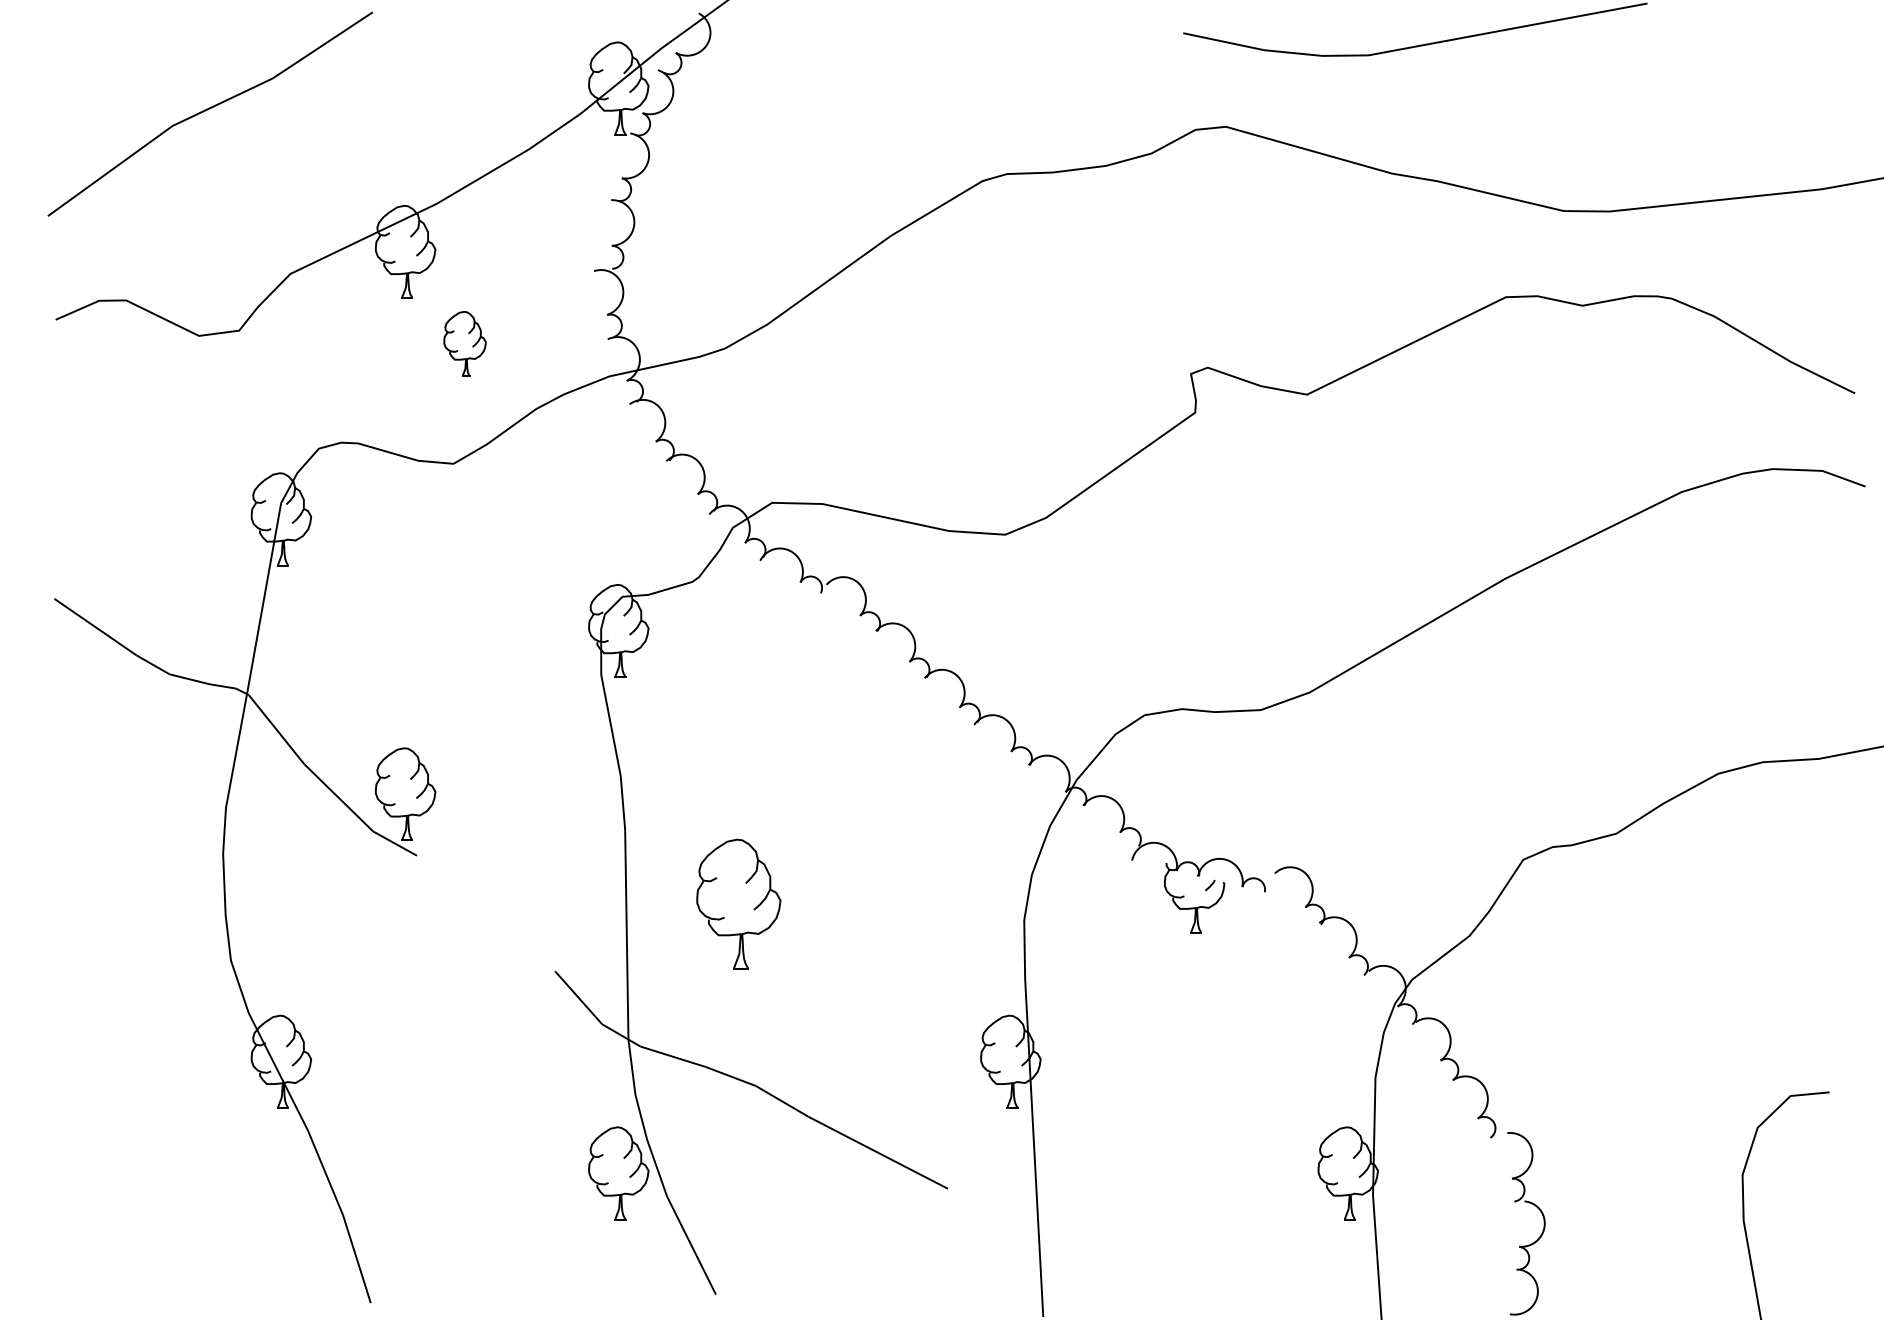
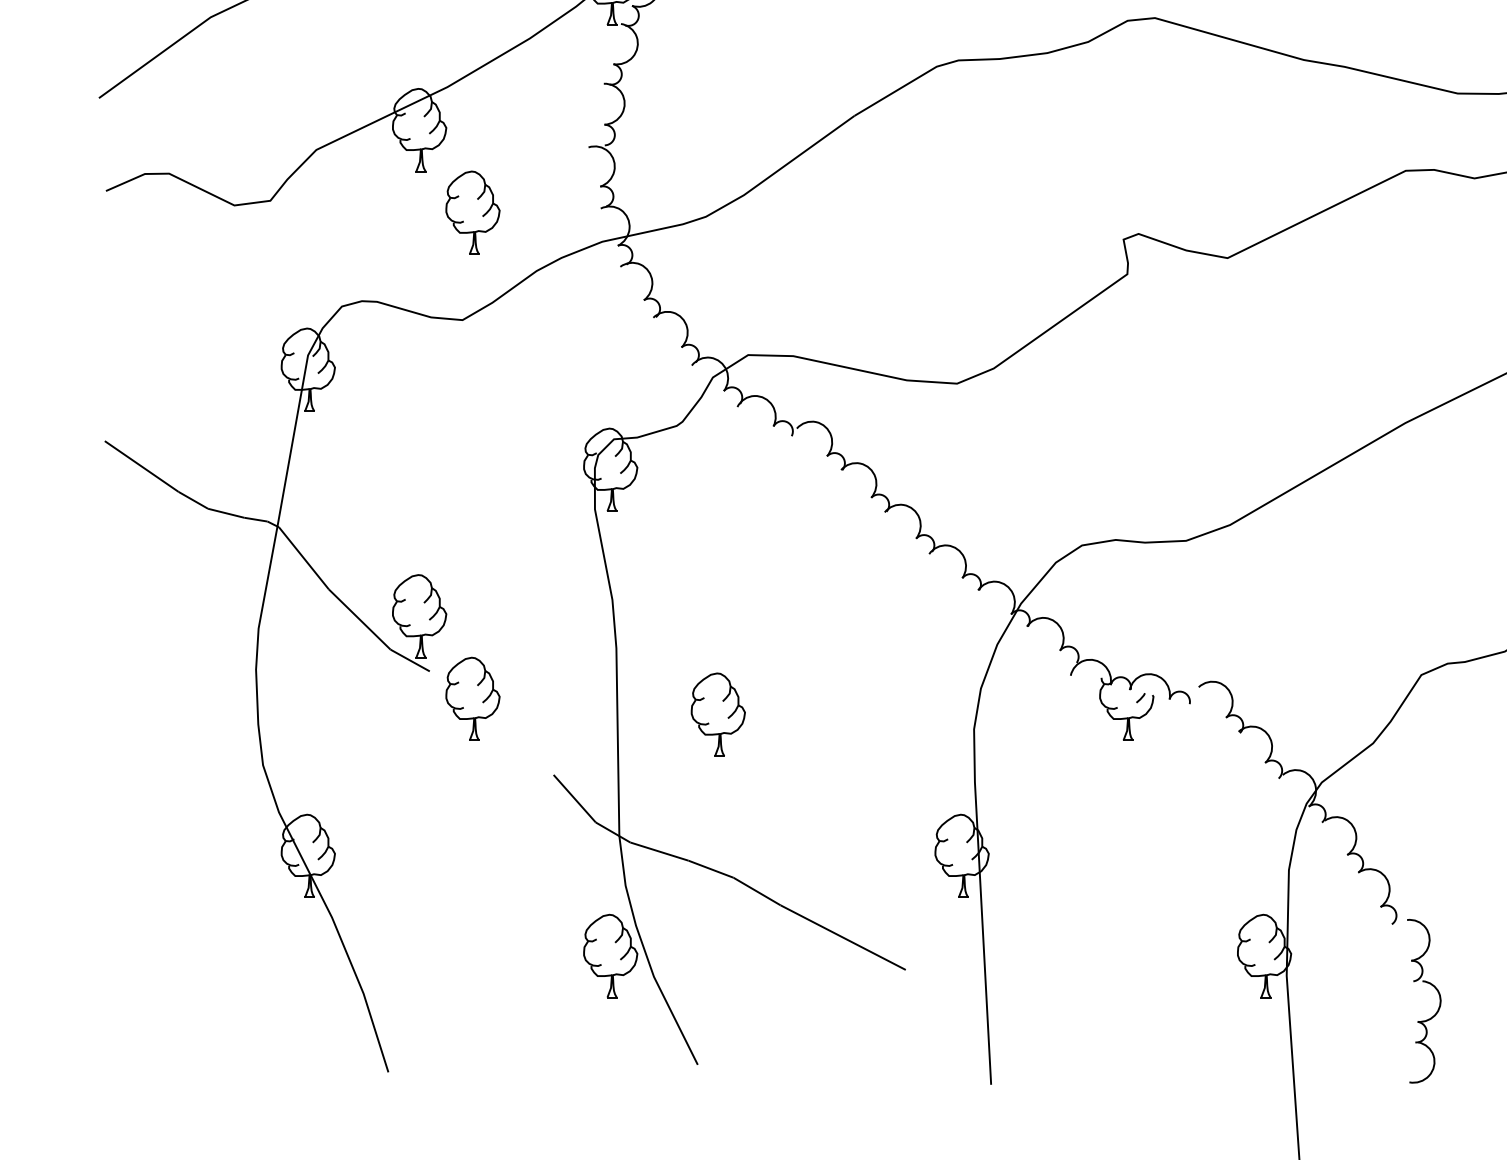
part: (464, 343) -> (472, 212), size x1.43
part: (464, 886) -> (472, 698), added
part: (738, 903) -> (717, 714), size x0.71

